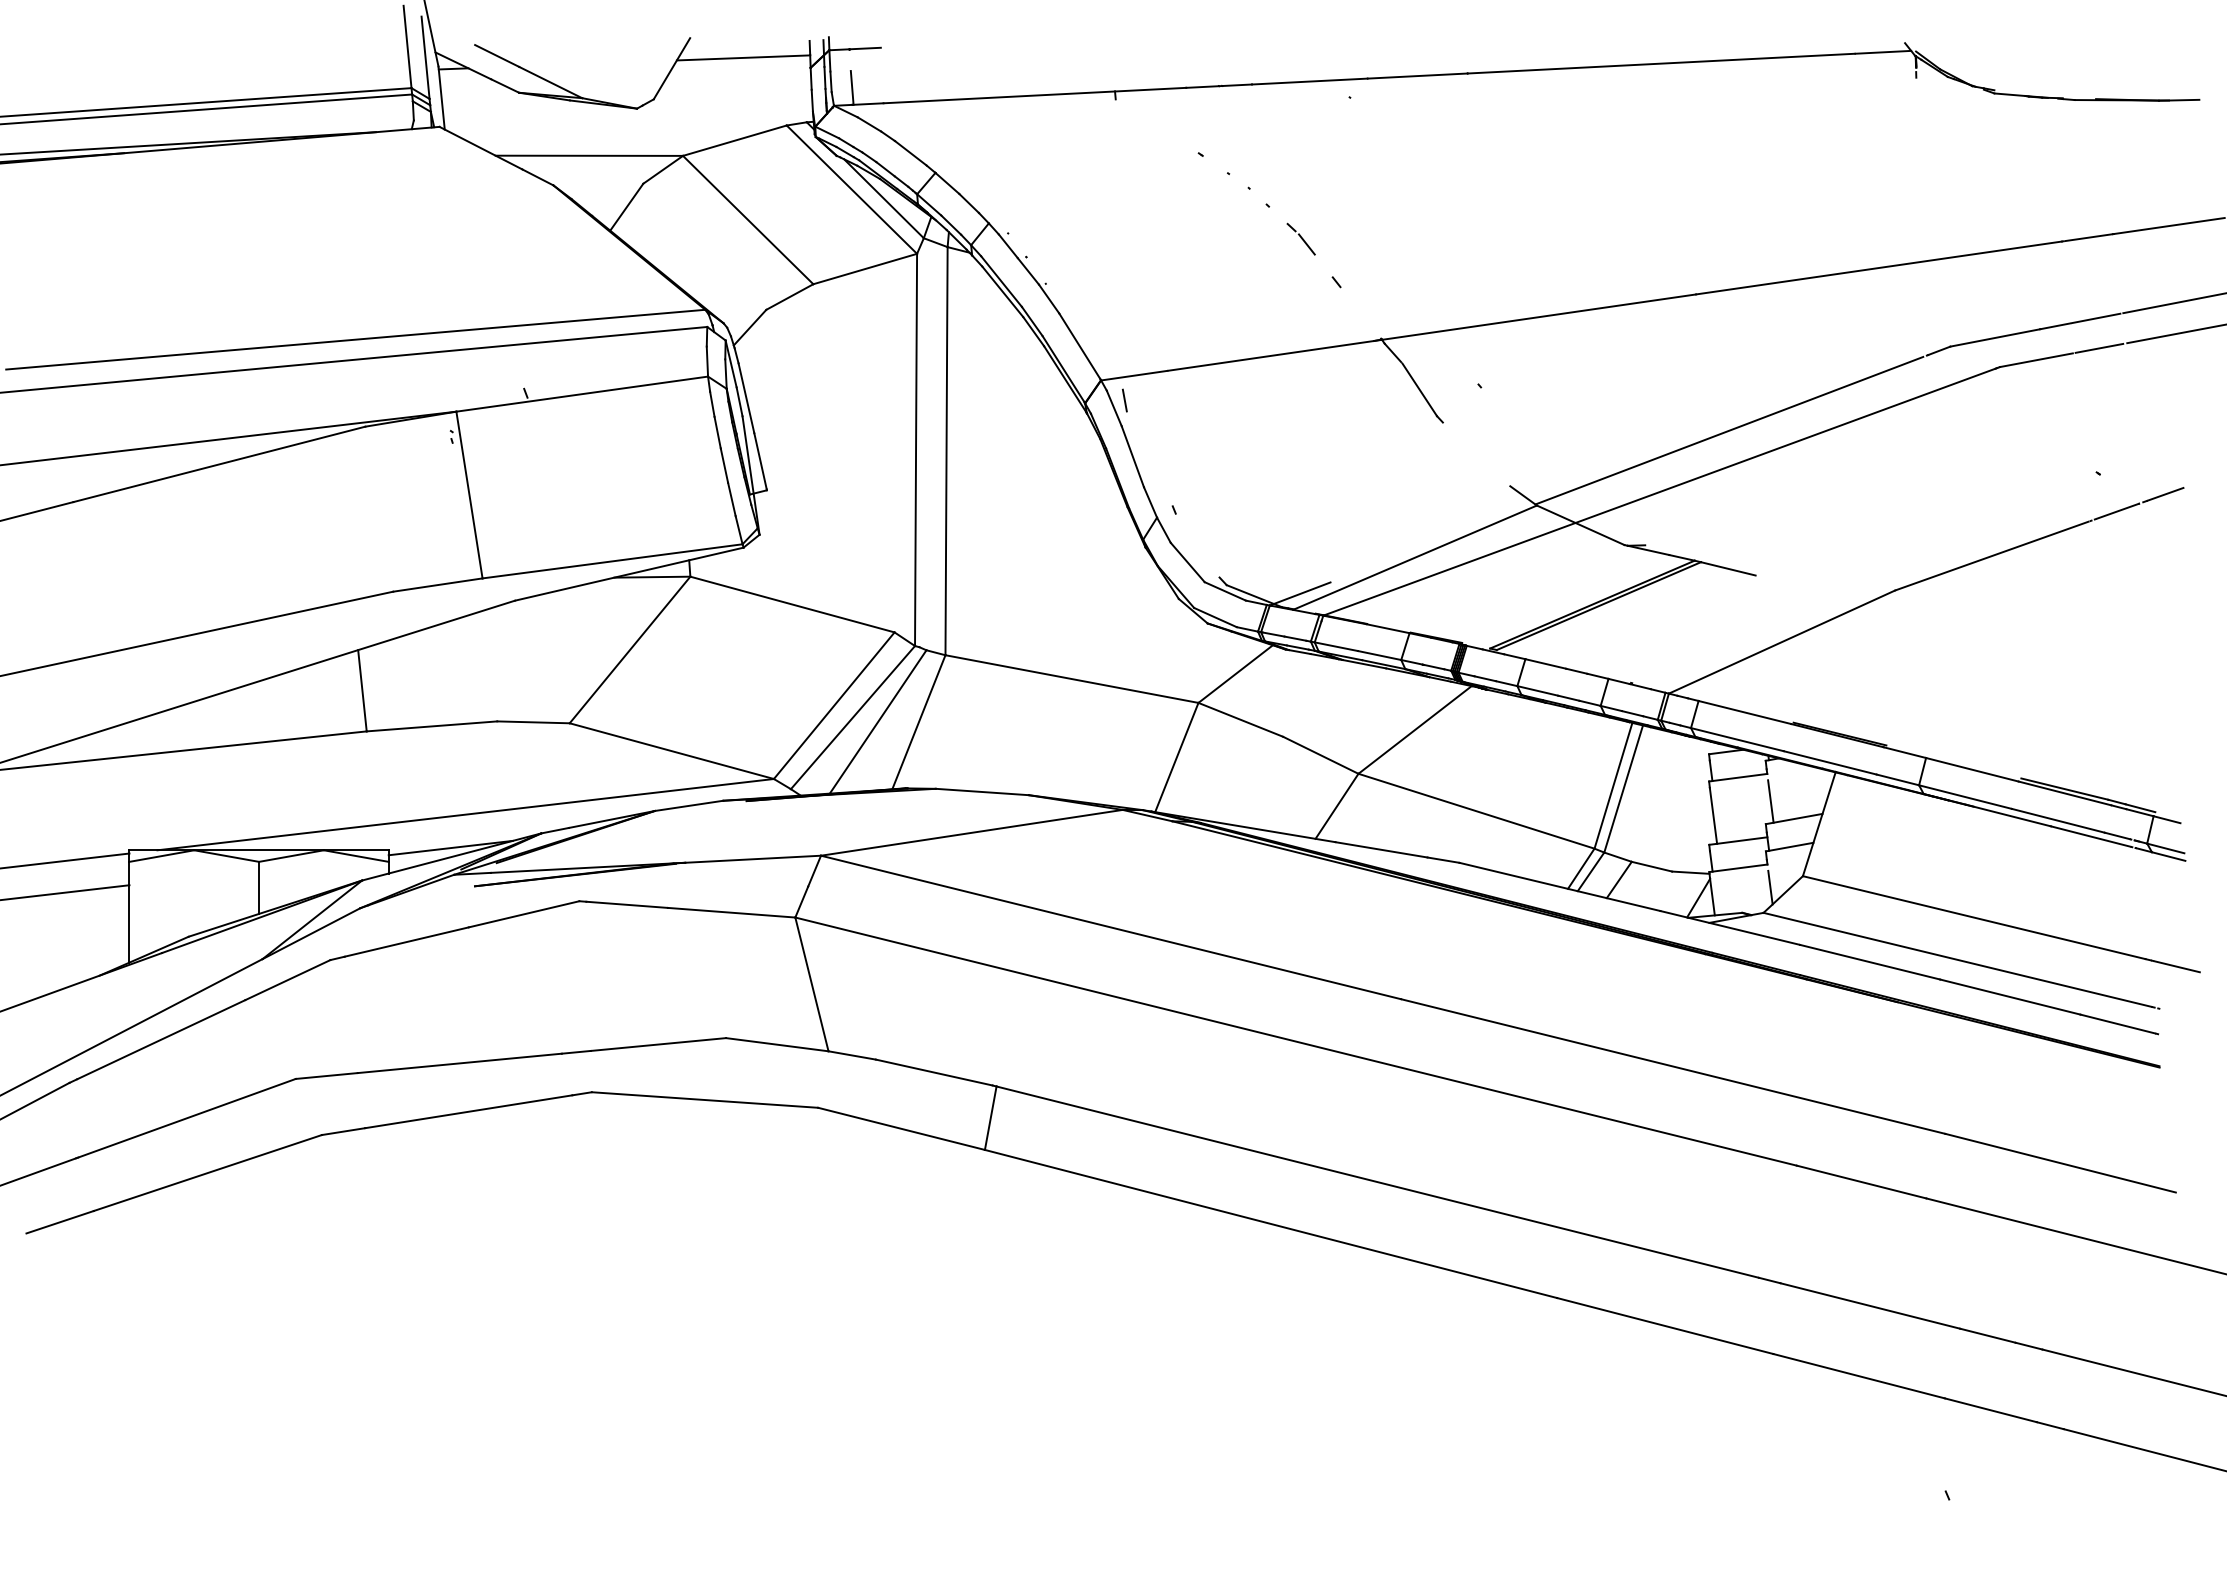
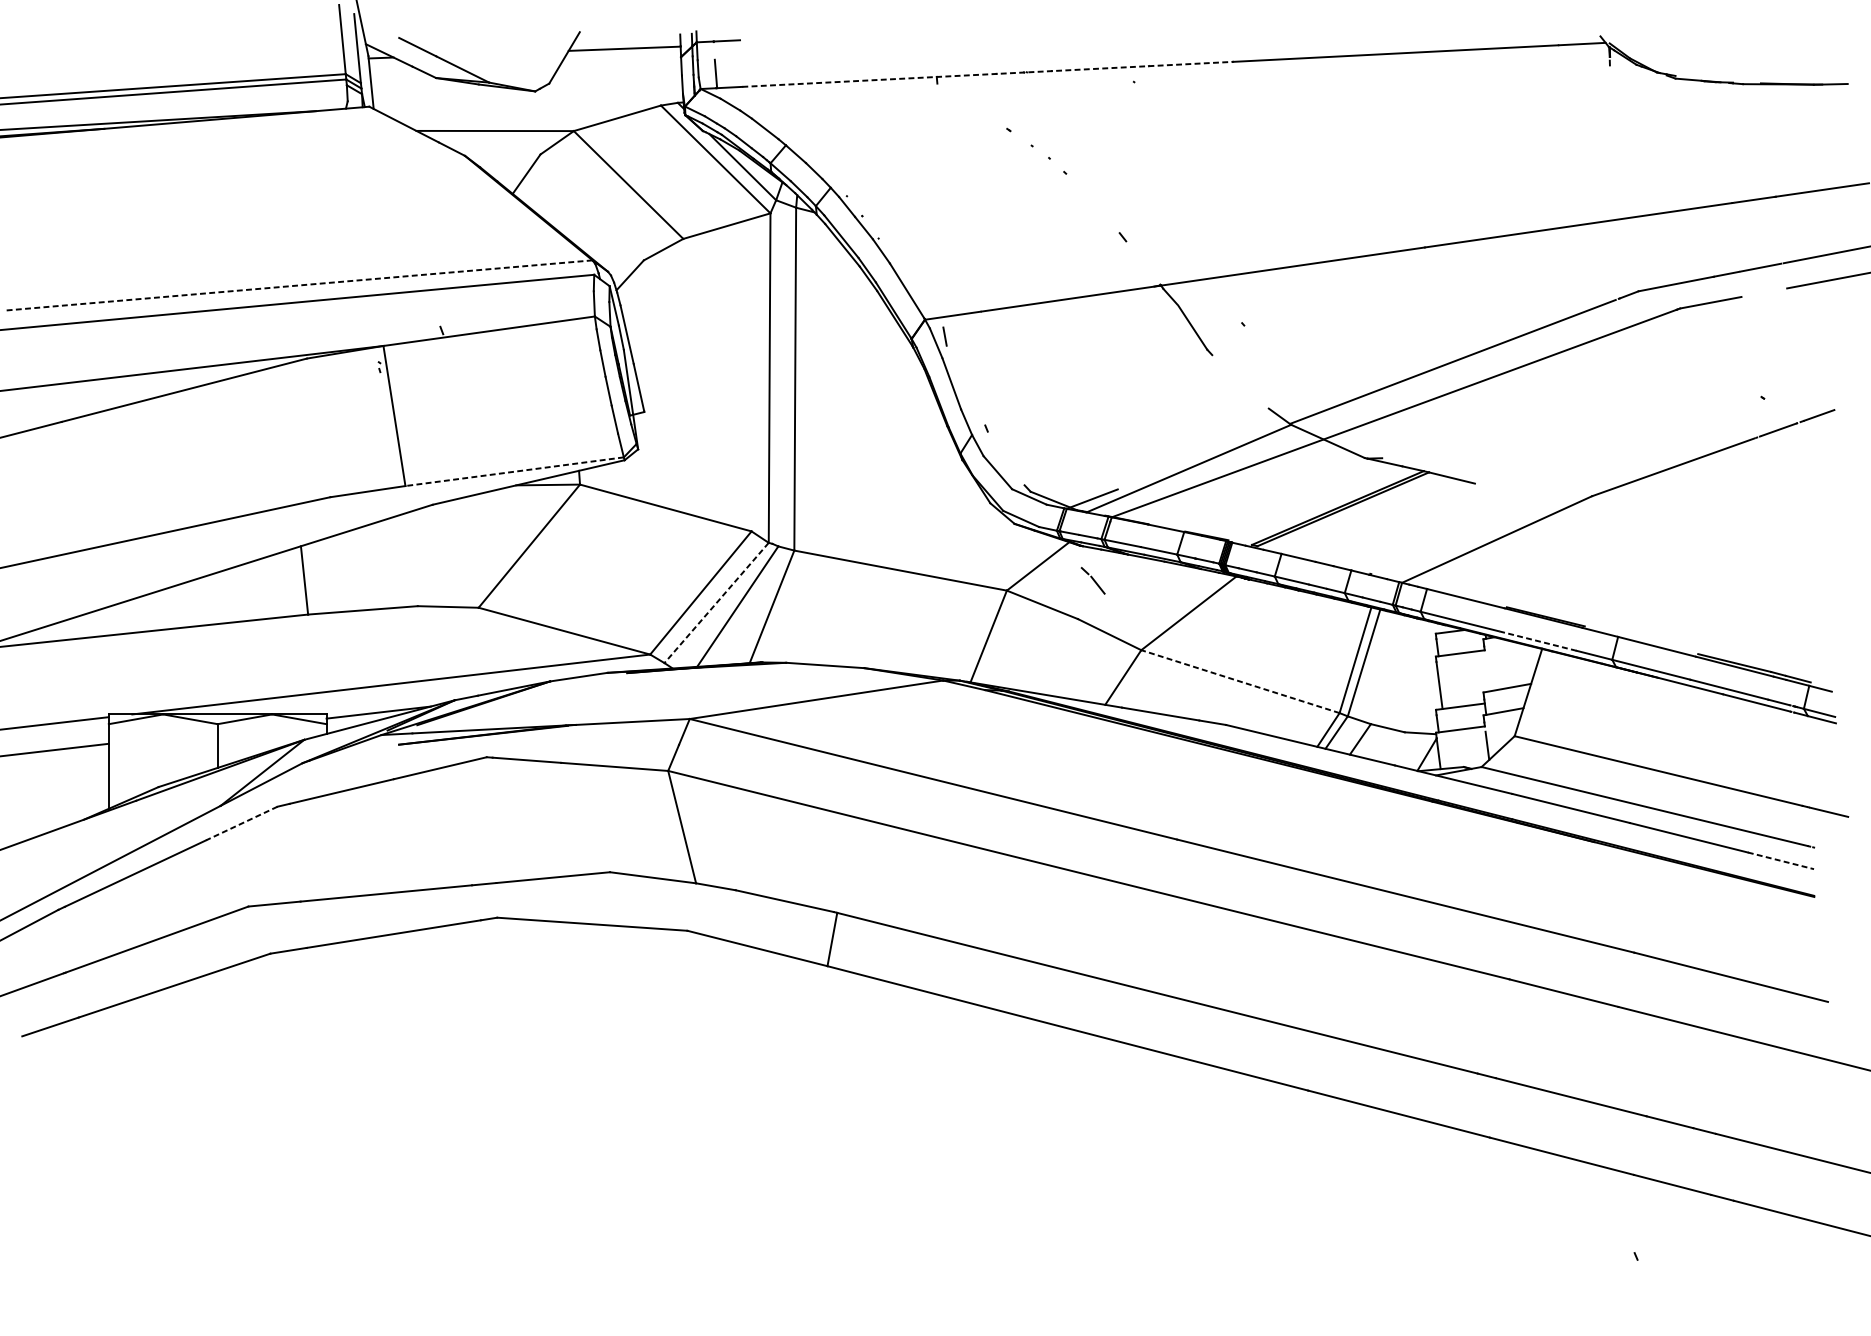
line: (1176, 88) -> (988, 74), solid -> dashed
part: (1300, 238) -> (1092, 580), moved
line: (355, 339) -> (298, 285), solid -> dashed
line: (2099, 347) -> (1763, 292), removed
line: (612, 561) -> (514, 471), solid -> dashed
line: (852, 717) -> (716, 602), solid -> dashed
line: (1830, 762) -> (1537, 640), solid -> dashed
line: (1770, 801) -> (1487, 673), removed
line: (1476, 811) -> (1240, 681), solid -> dashed
line: (287, 980) -> (241, 823), solid -> dashed
line: (2117, 1024) -> (1778, 860), solid -> dashed

